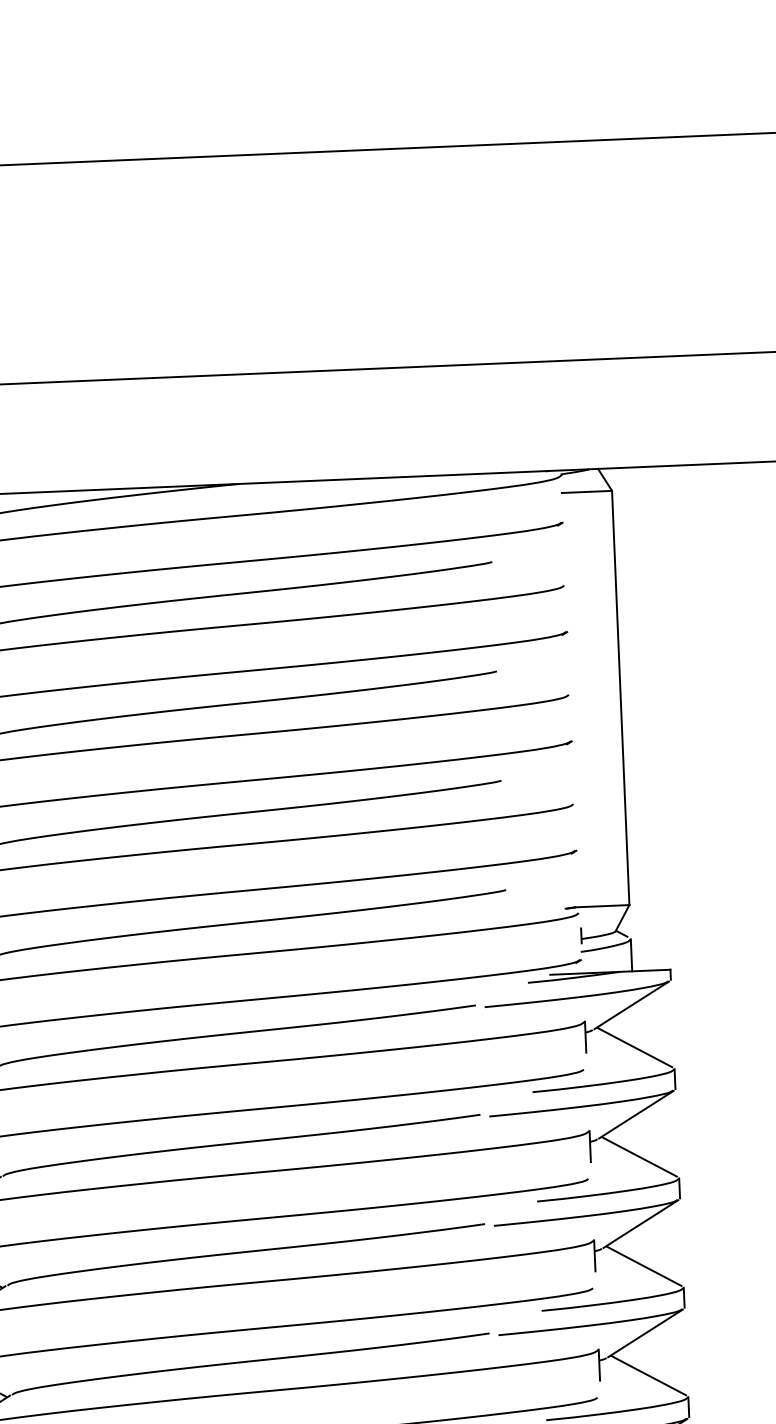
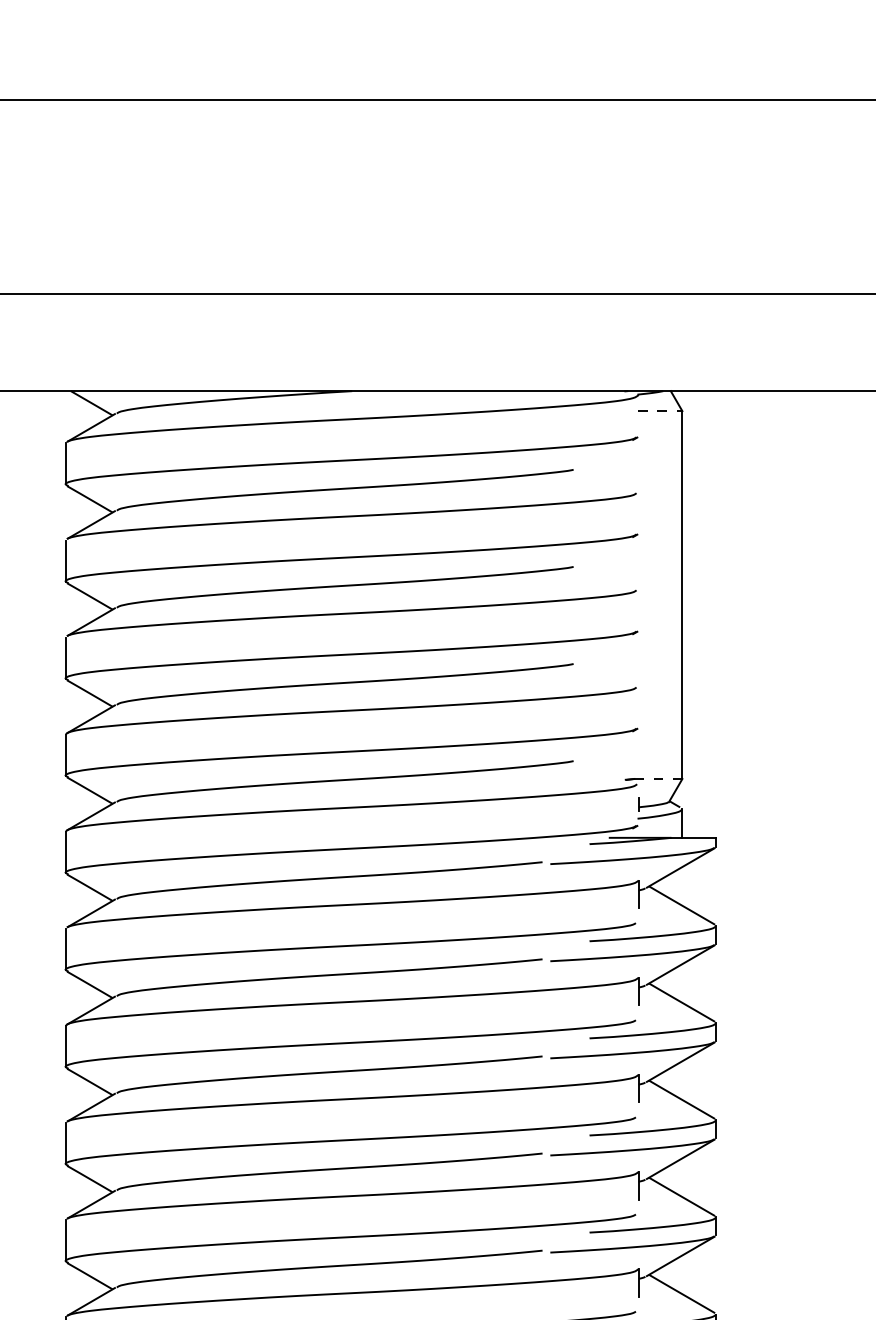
line: (587, 492) -> (660, 411), solid -> dashed
line: (602, 906) -> (658, 779), solid -> dashed

